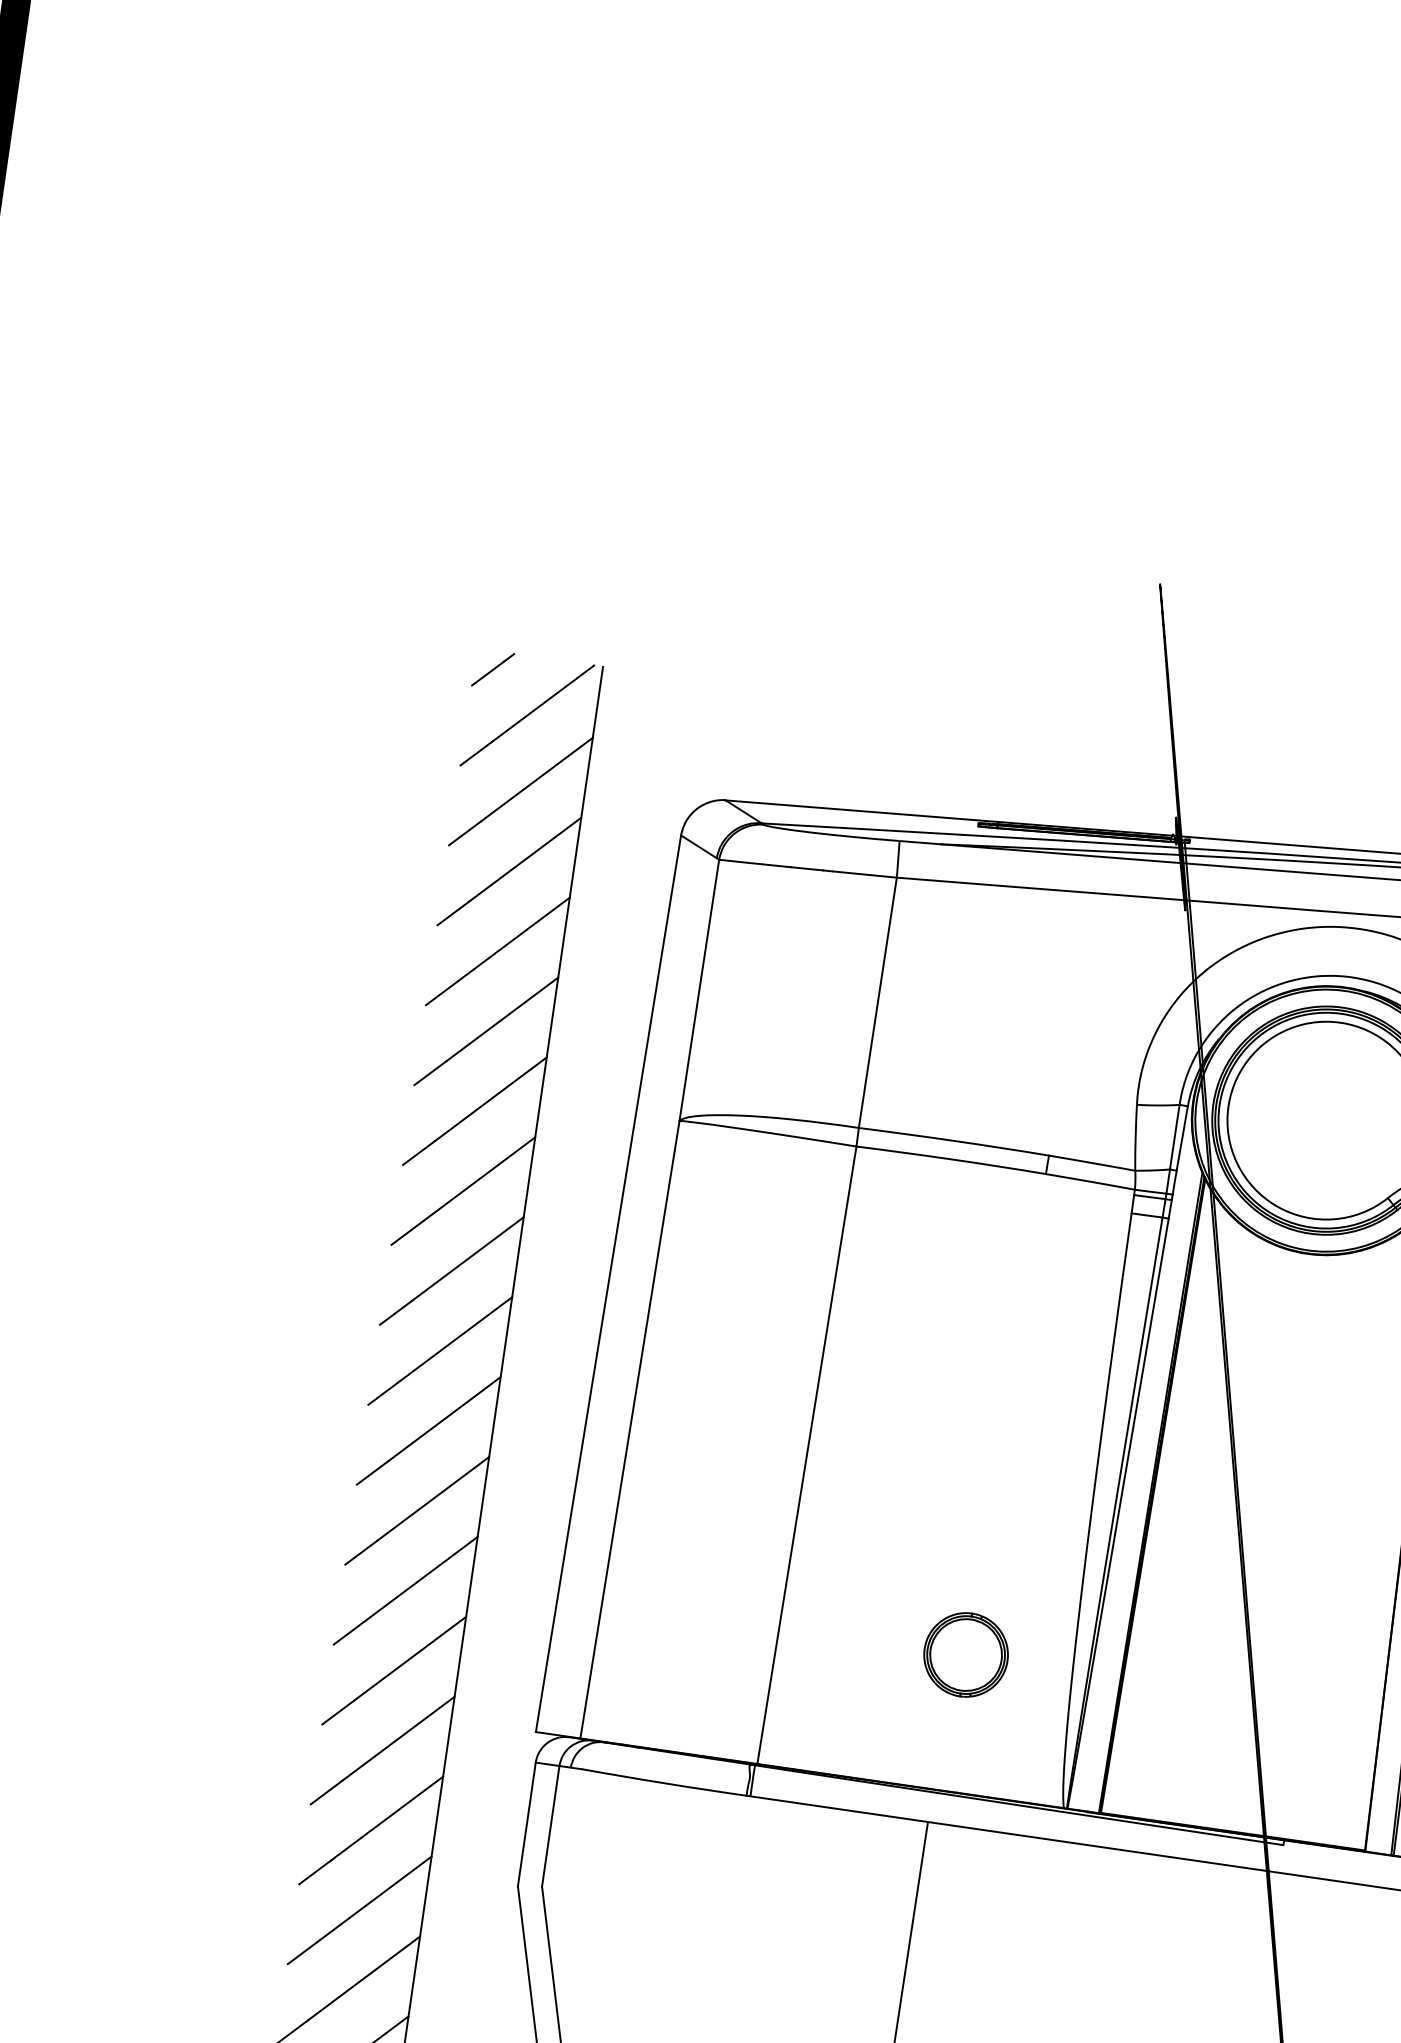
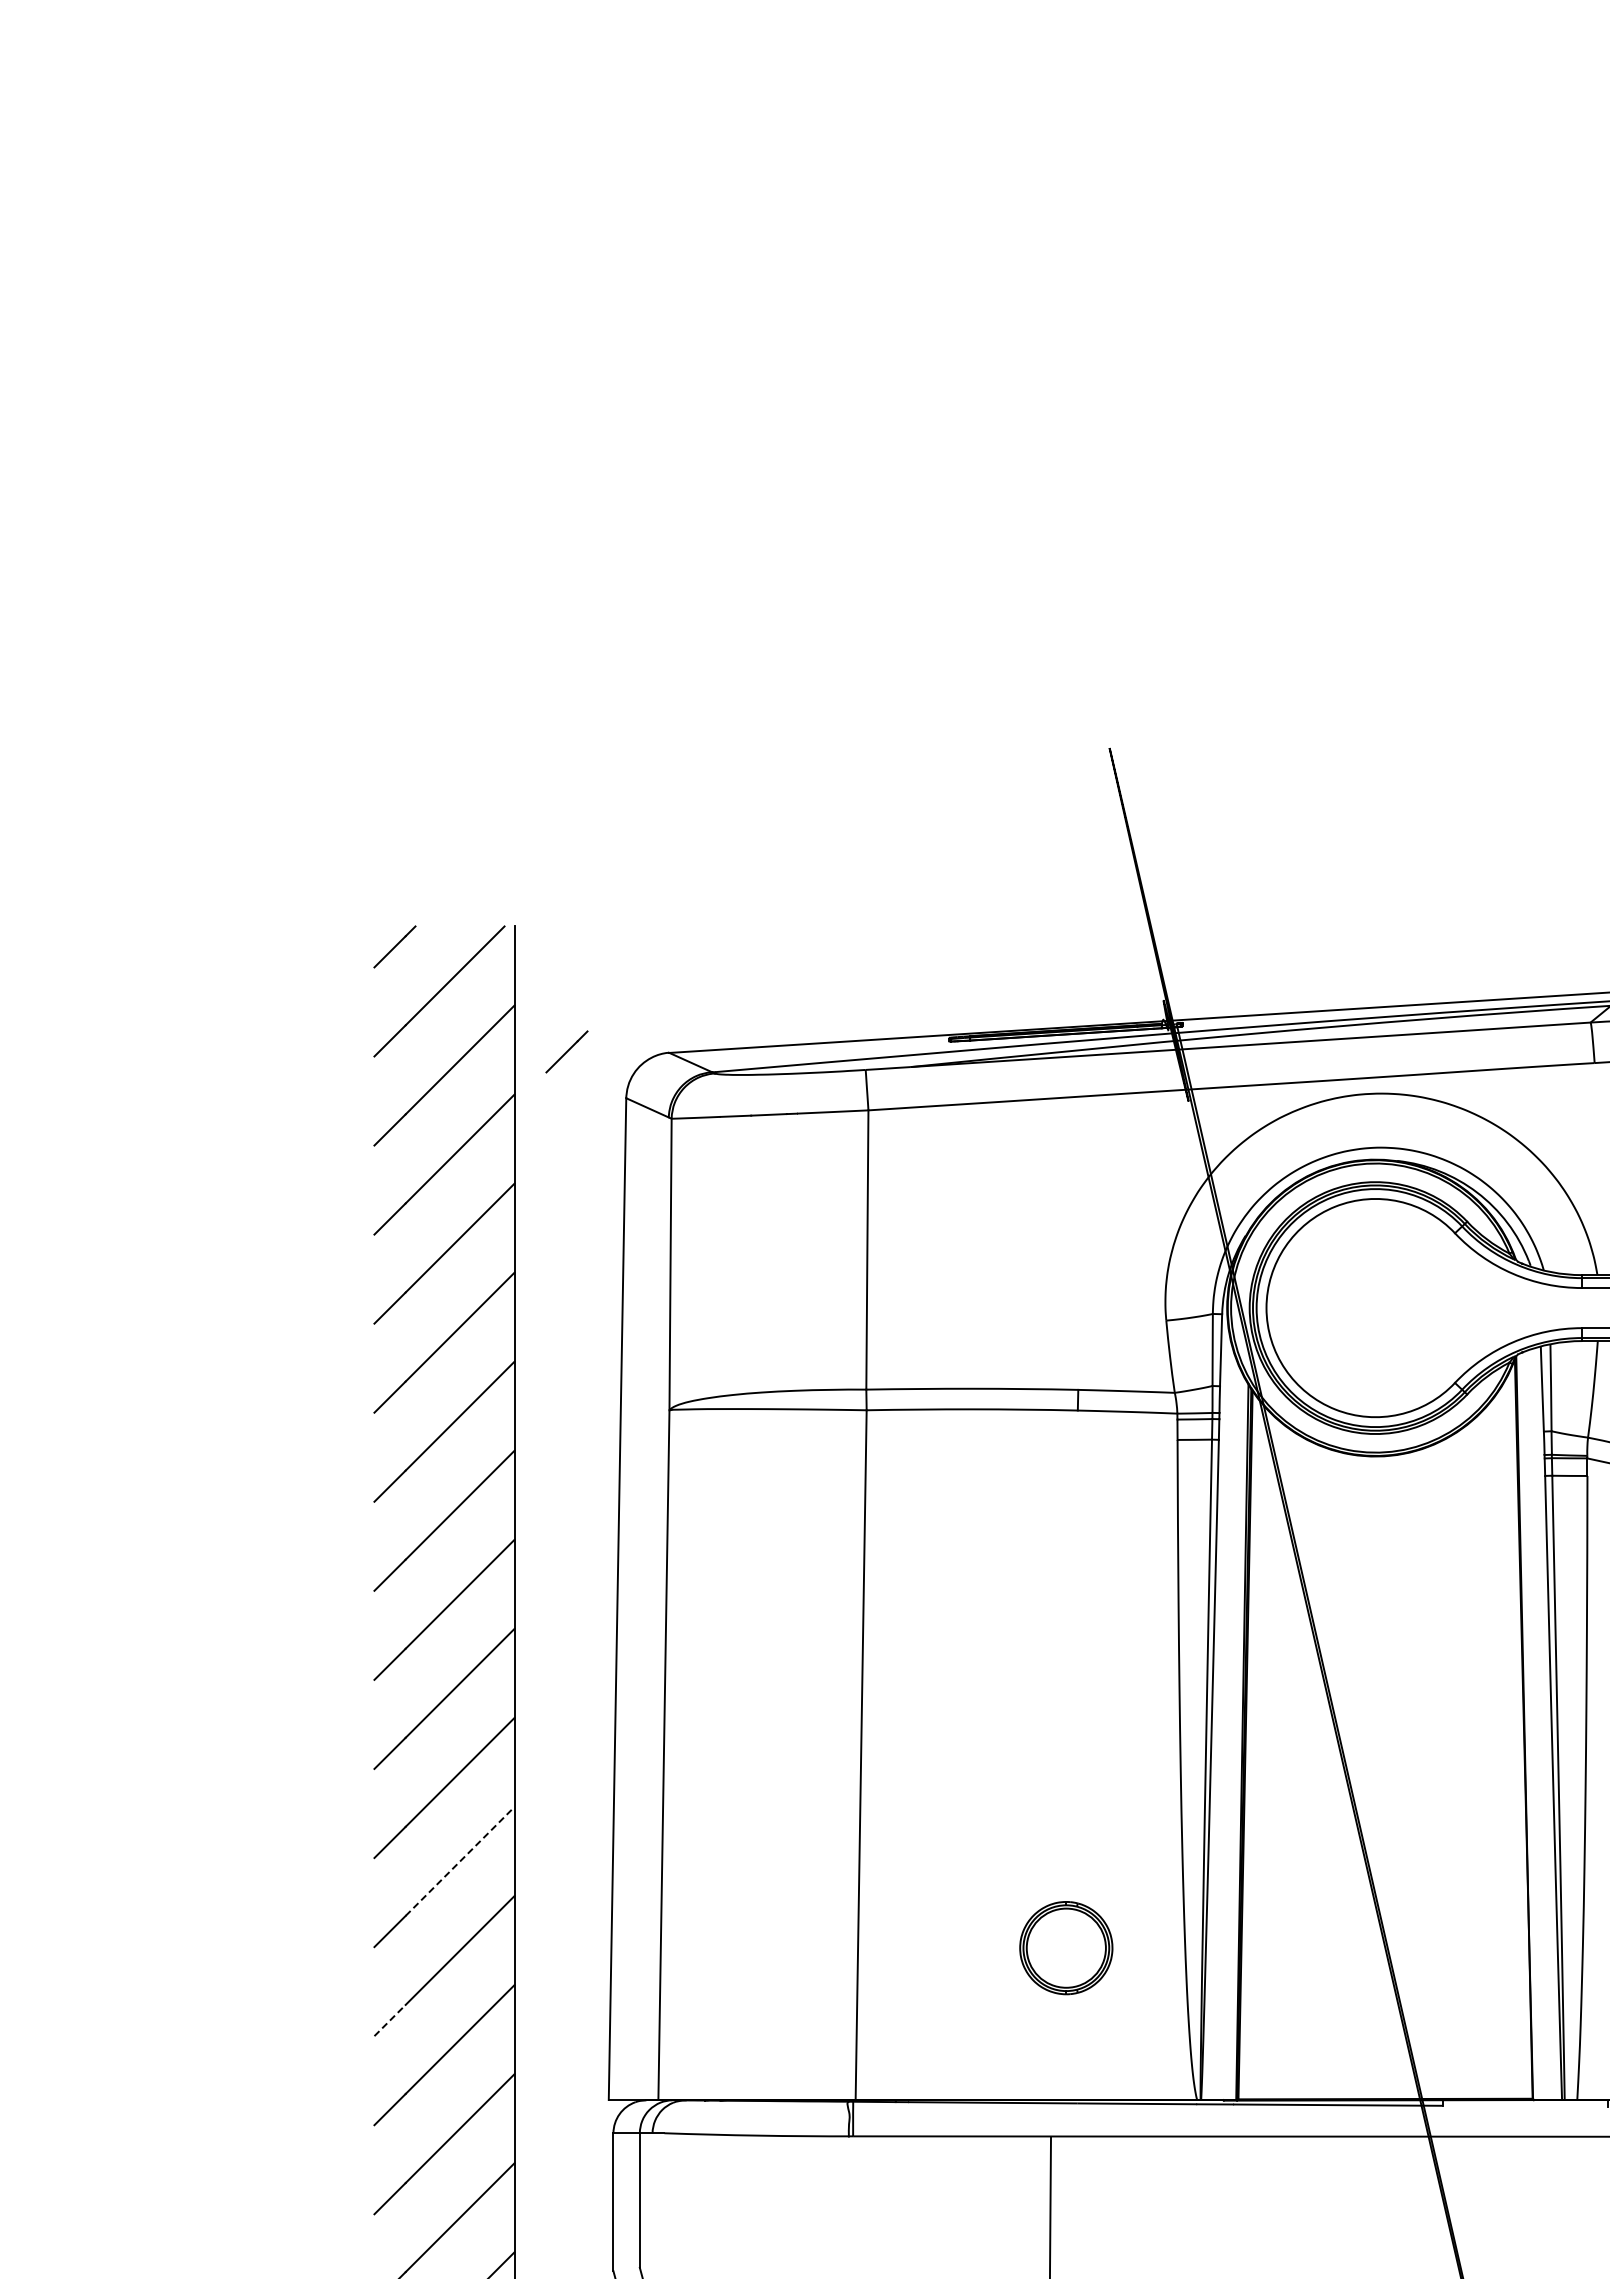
line: (633, 785) -> (566, 1051), added
line: (433, 1498) -> (460, 1861), solid -> dashed
line: (350, 1632) -> (390, 2020), solid -> dashed

